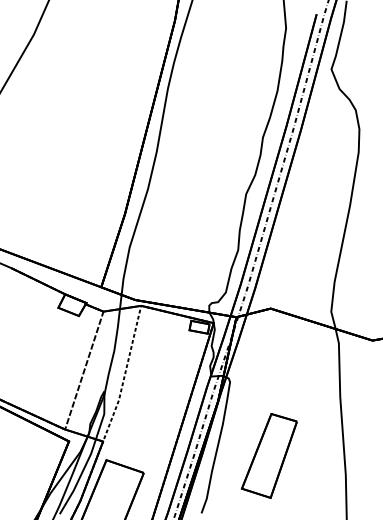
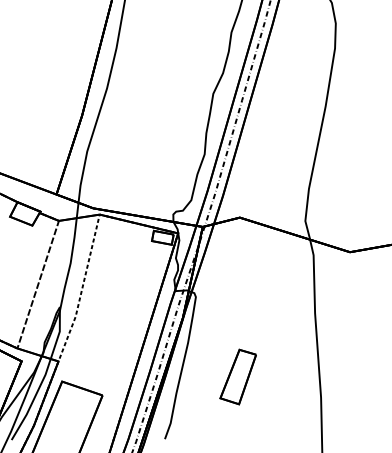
part: (268, 455) -> (237, 376), size x0.6

